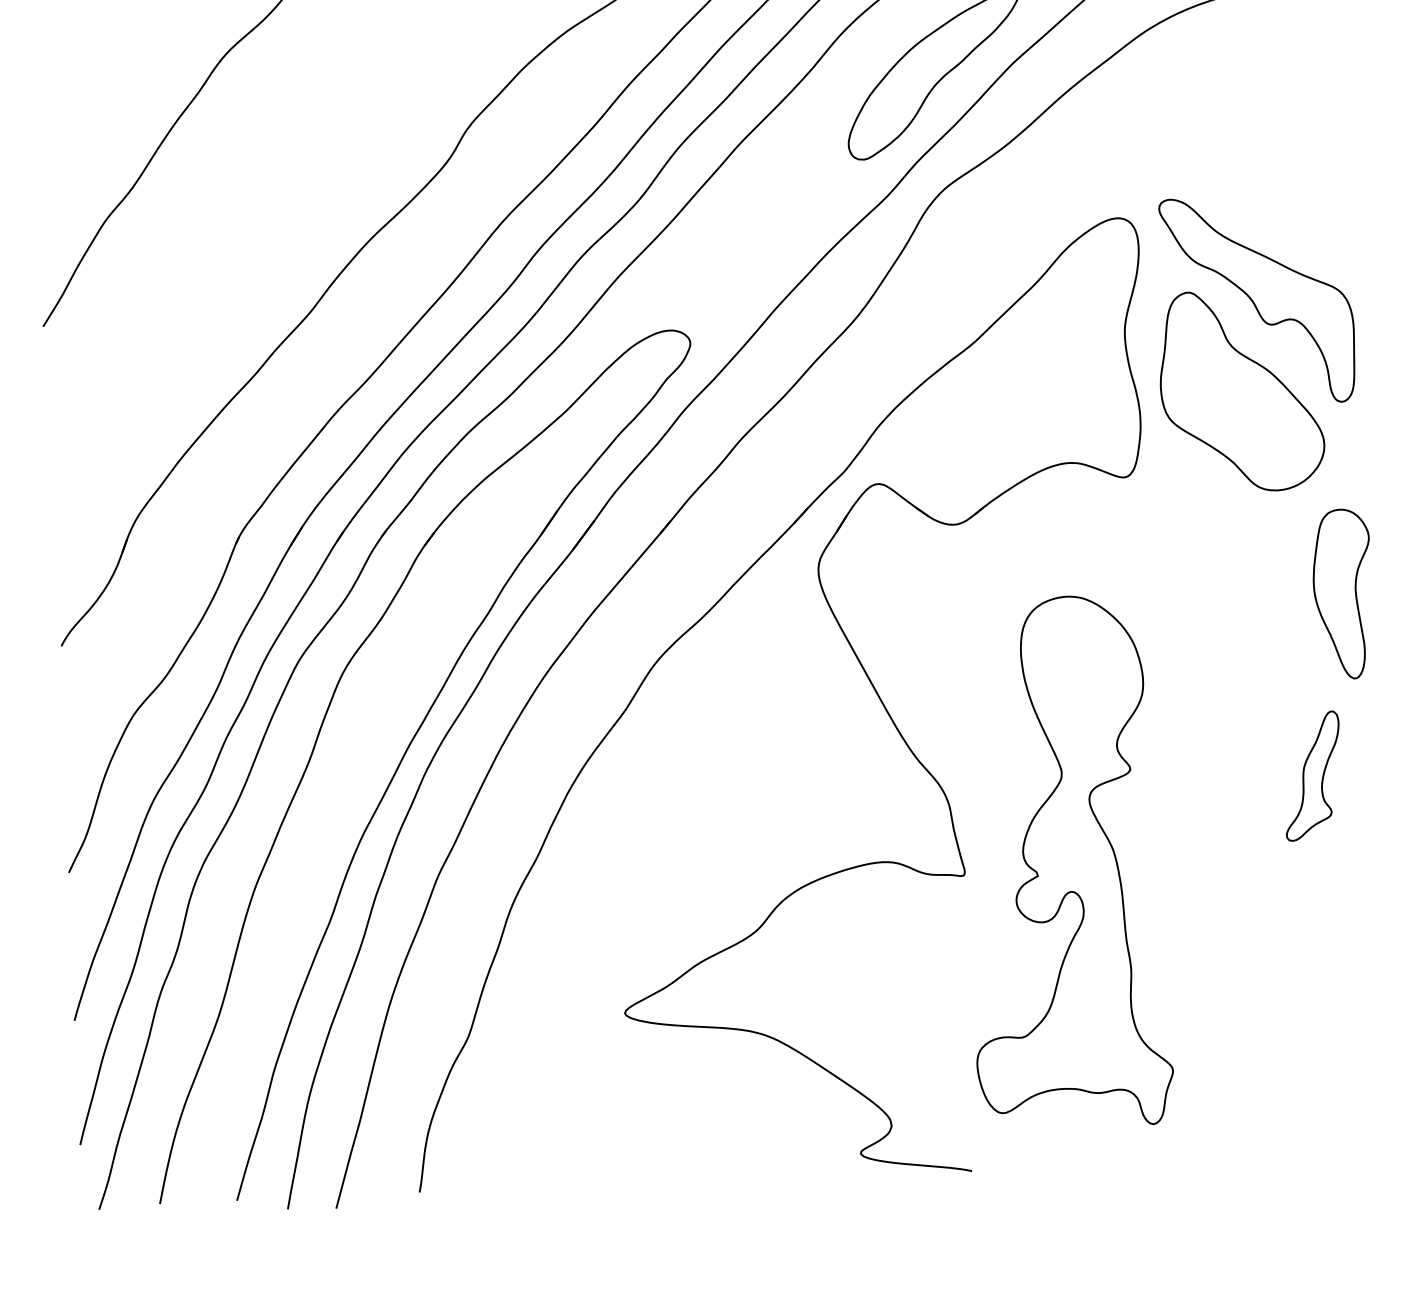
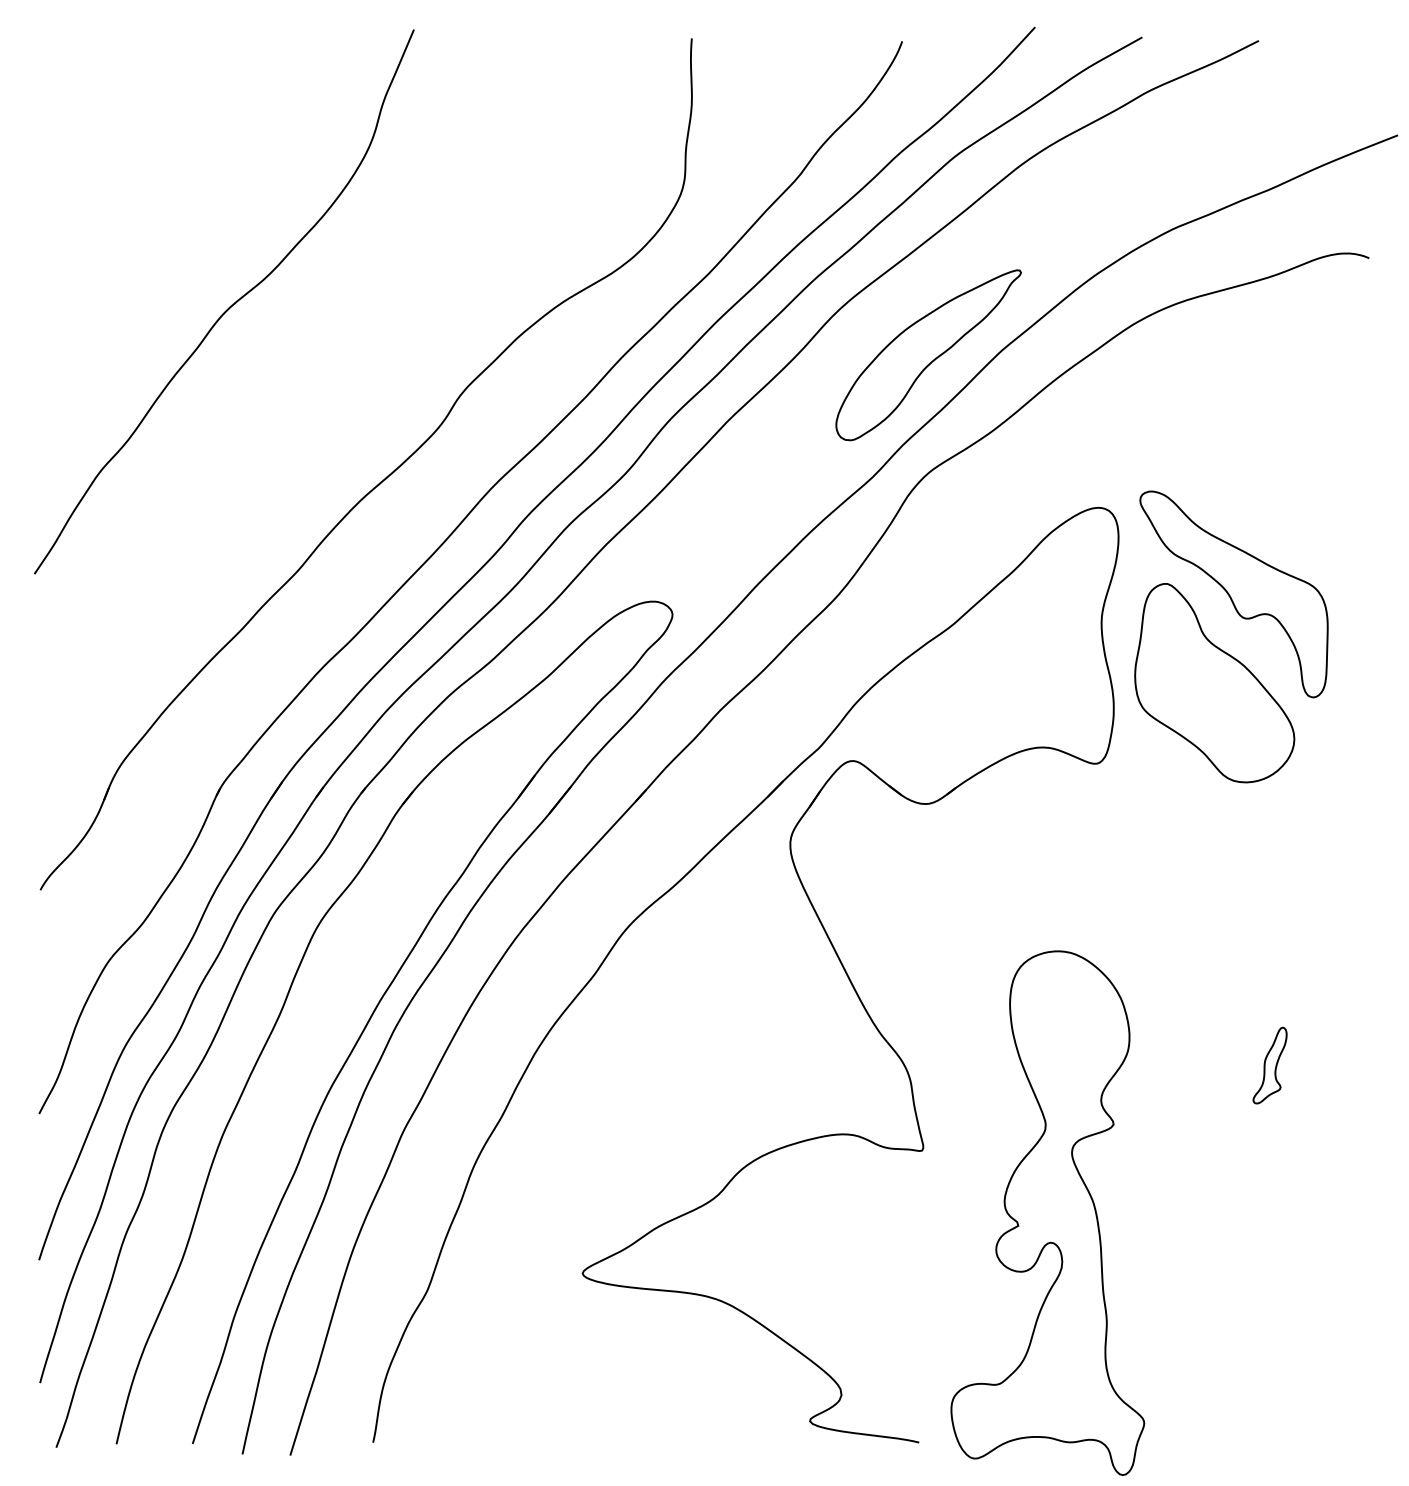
part: (1342, 593) -> (1306, 886), removed
part: (1311, 775) -> (1269, 1065), size x0.6
part: (1066, 861) -> (1047, 1212), moved

